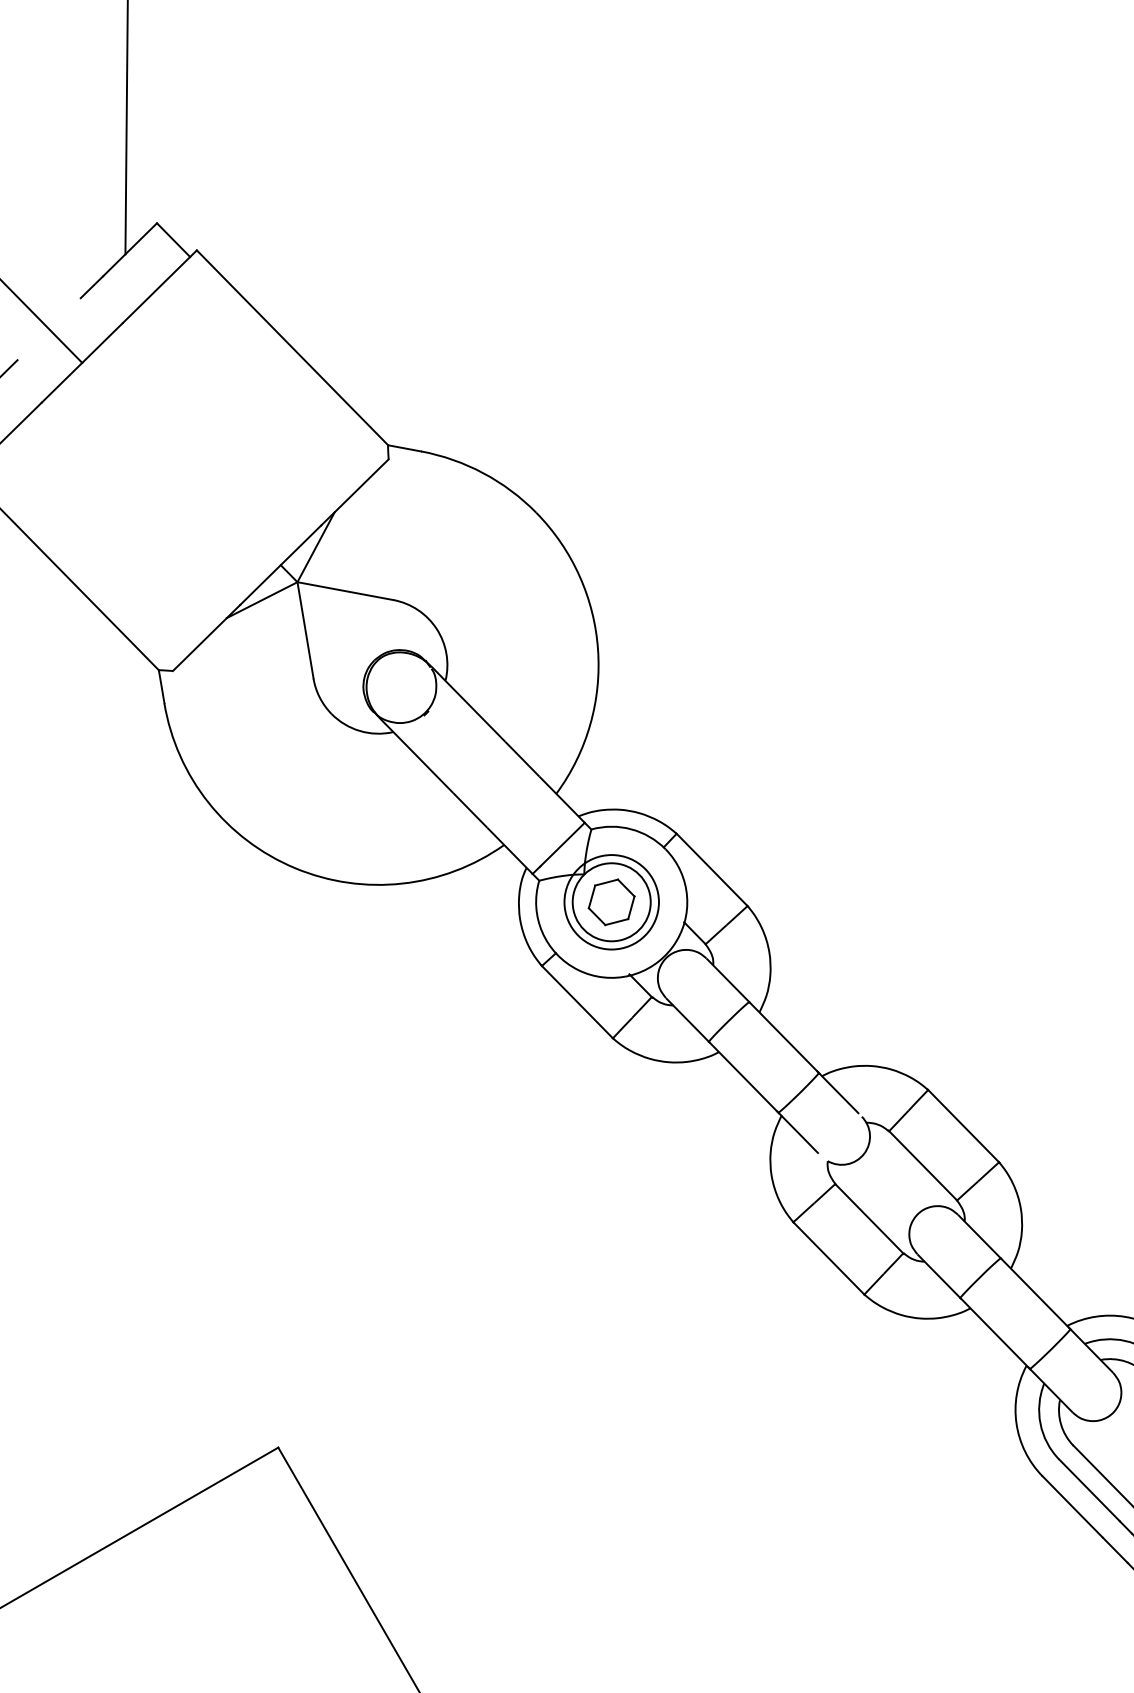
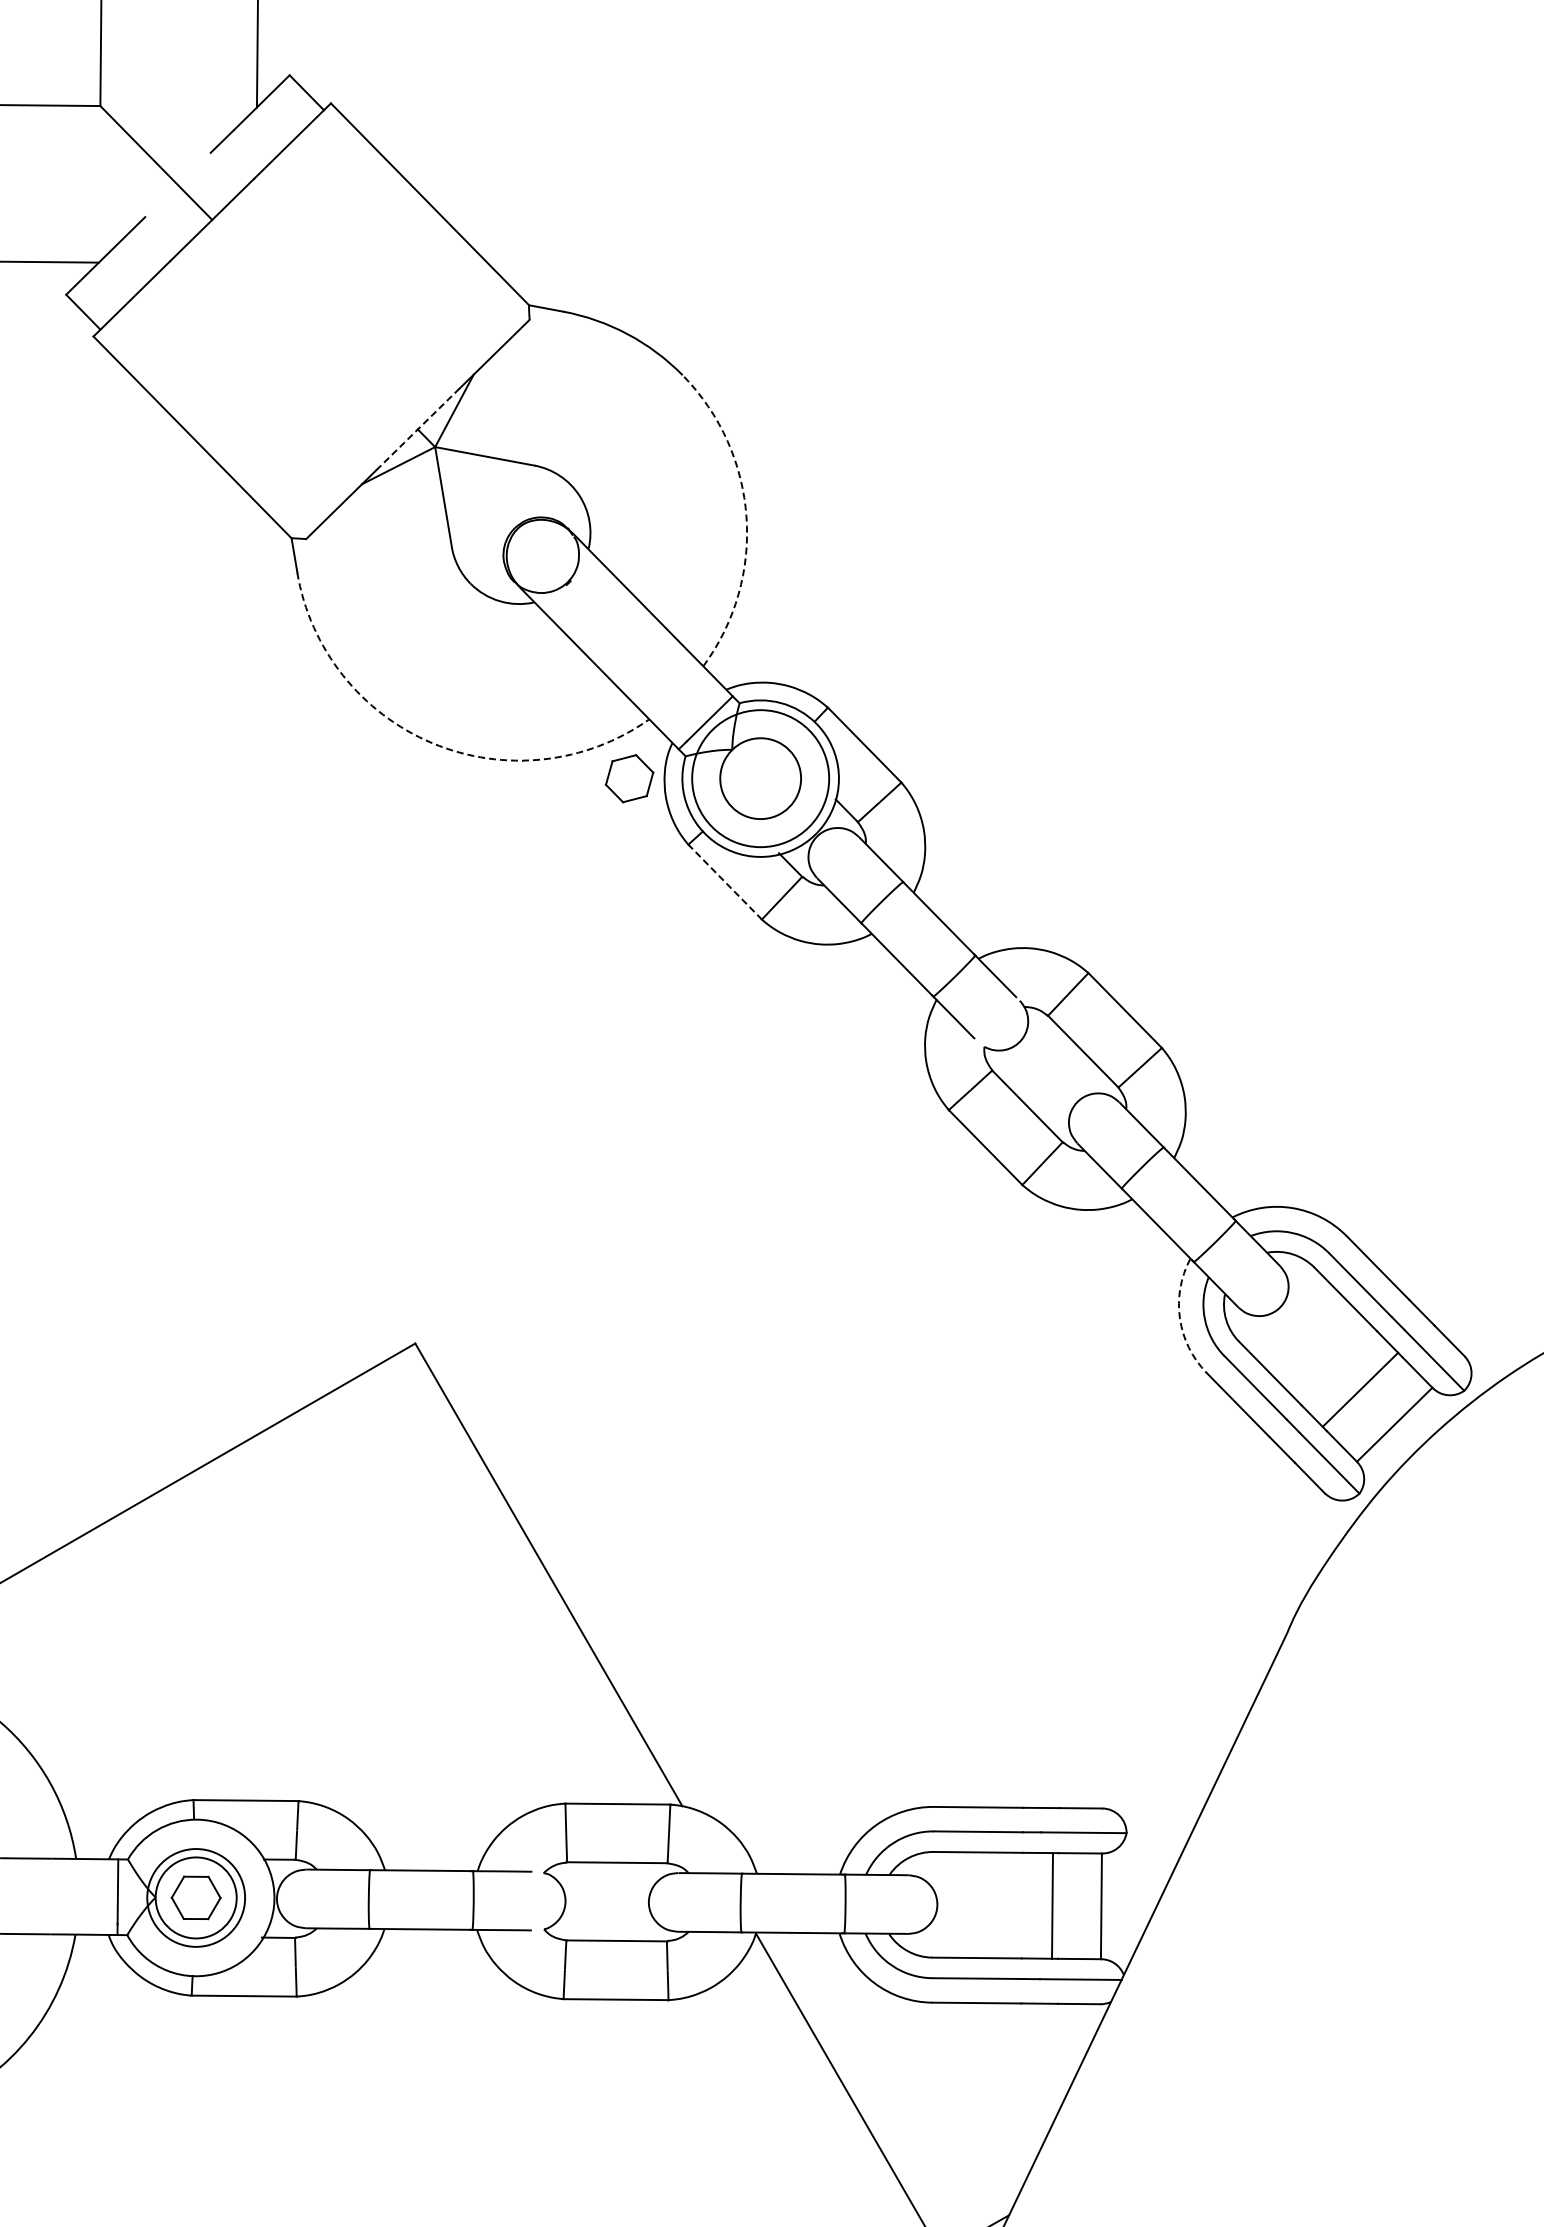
line: (280, 565) -> (417, 429), solid -> dashed
arc: (598, 649) -> (746, 516), solid -> dashed
arc: (294, 868) -> (432, 743), solid -> dashed
circle: (611, 902) -> (760, 778), size x1.4
part: (611, 902) -> (629, 778), moved
line: (577, 1002) -> (725, 882), solid -> dashed
arc: (1016, 1423) -> (1179, 1318), solid -> dashed

